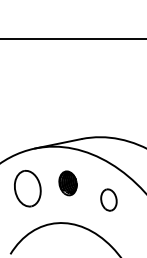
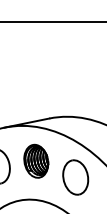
part: (67, 183) -> (35, 161), size x1.43
part: (108, 199) -> (75, 176), size x1.67

